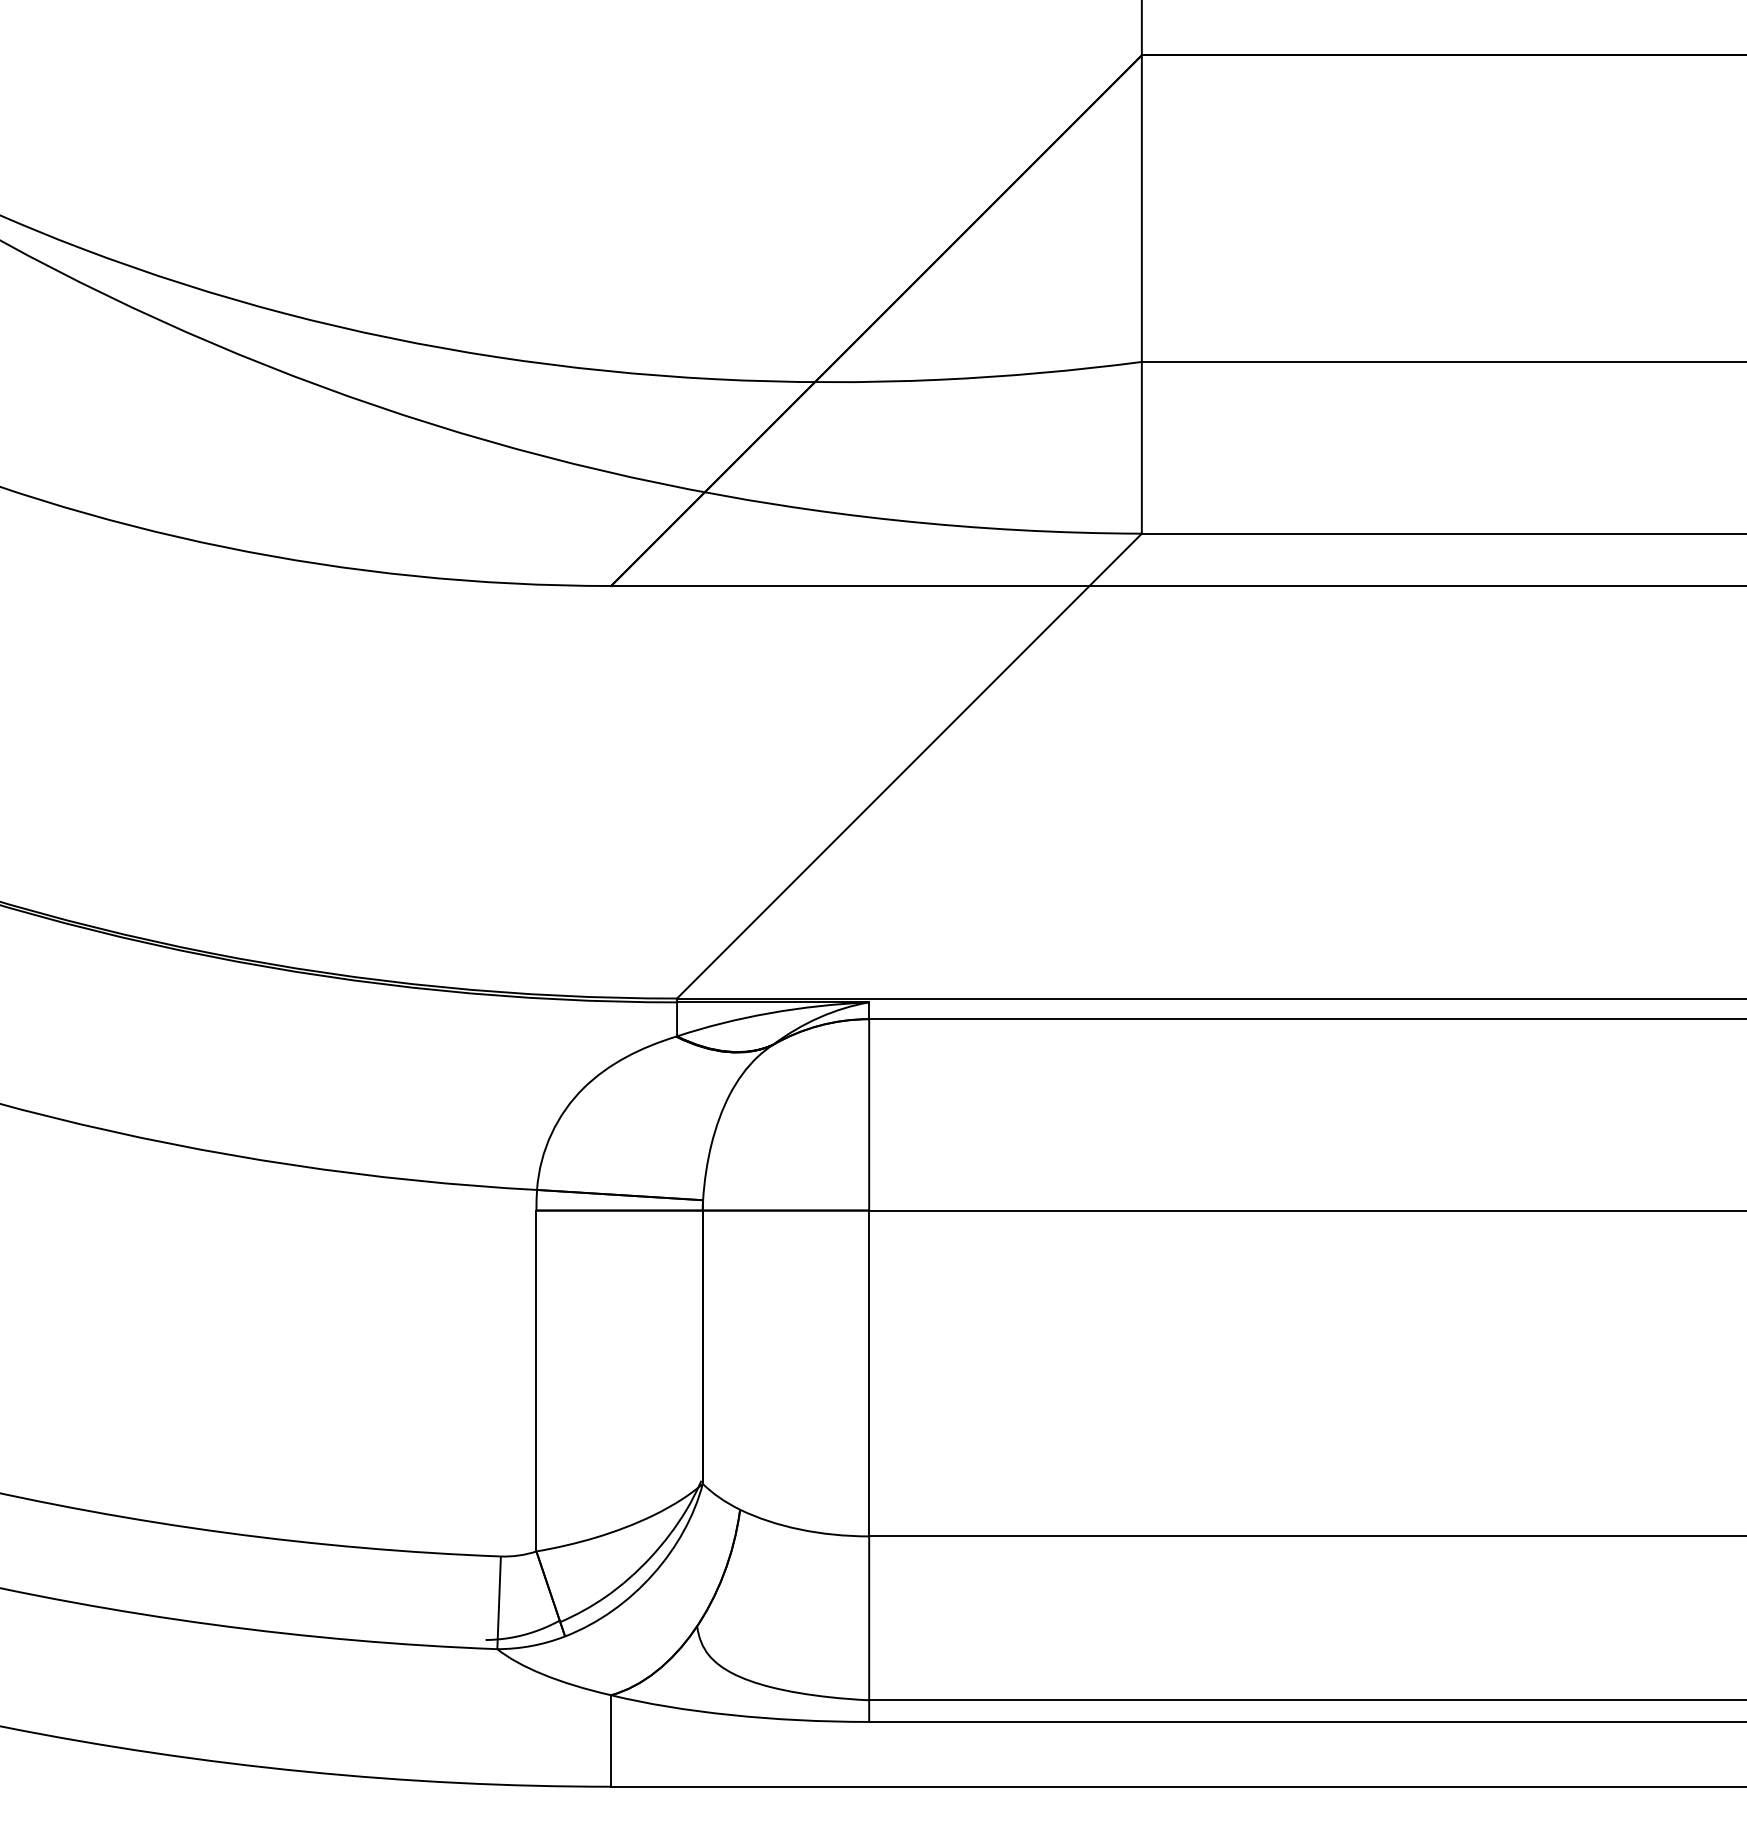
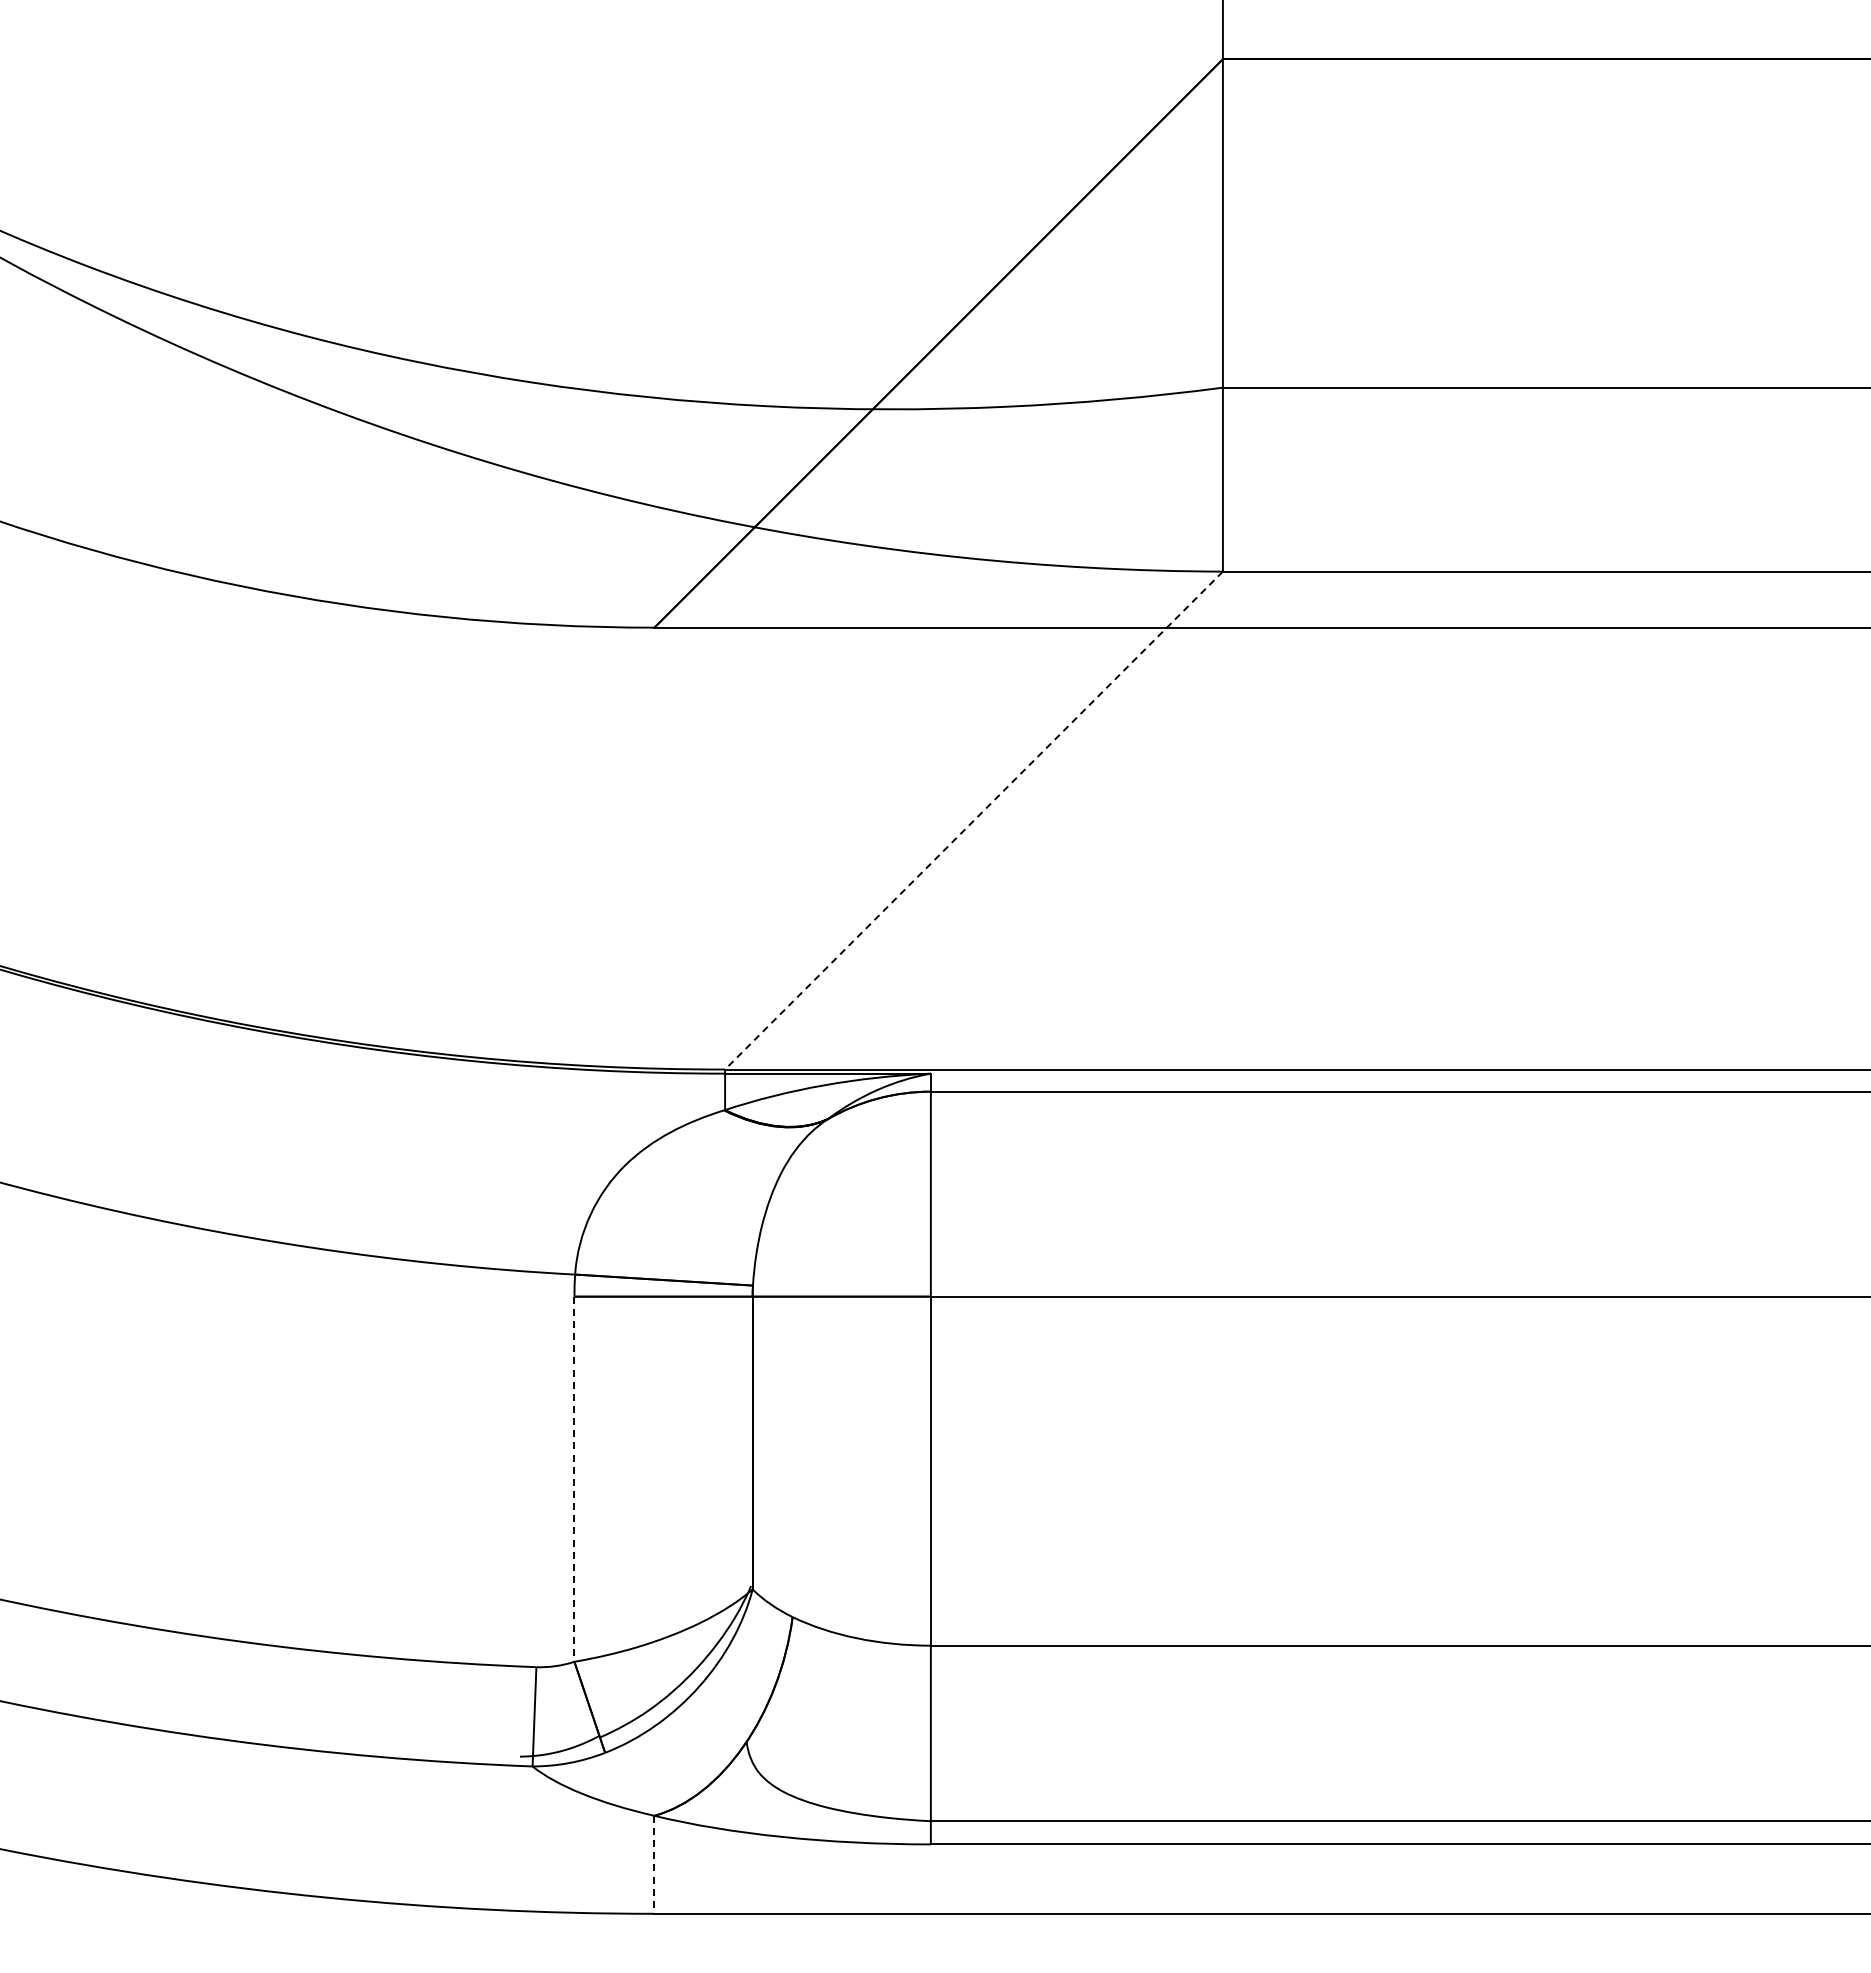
line: (908, 766) -> (973, 820), solid -> dashed
line: (536, 1381) -> (574, 1479), solid -> dashed
line: (611, 1741) -> (654, 1865), solid -> dashed

